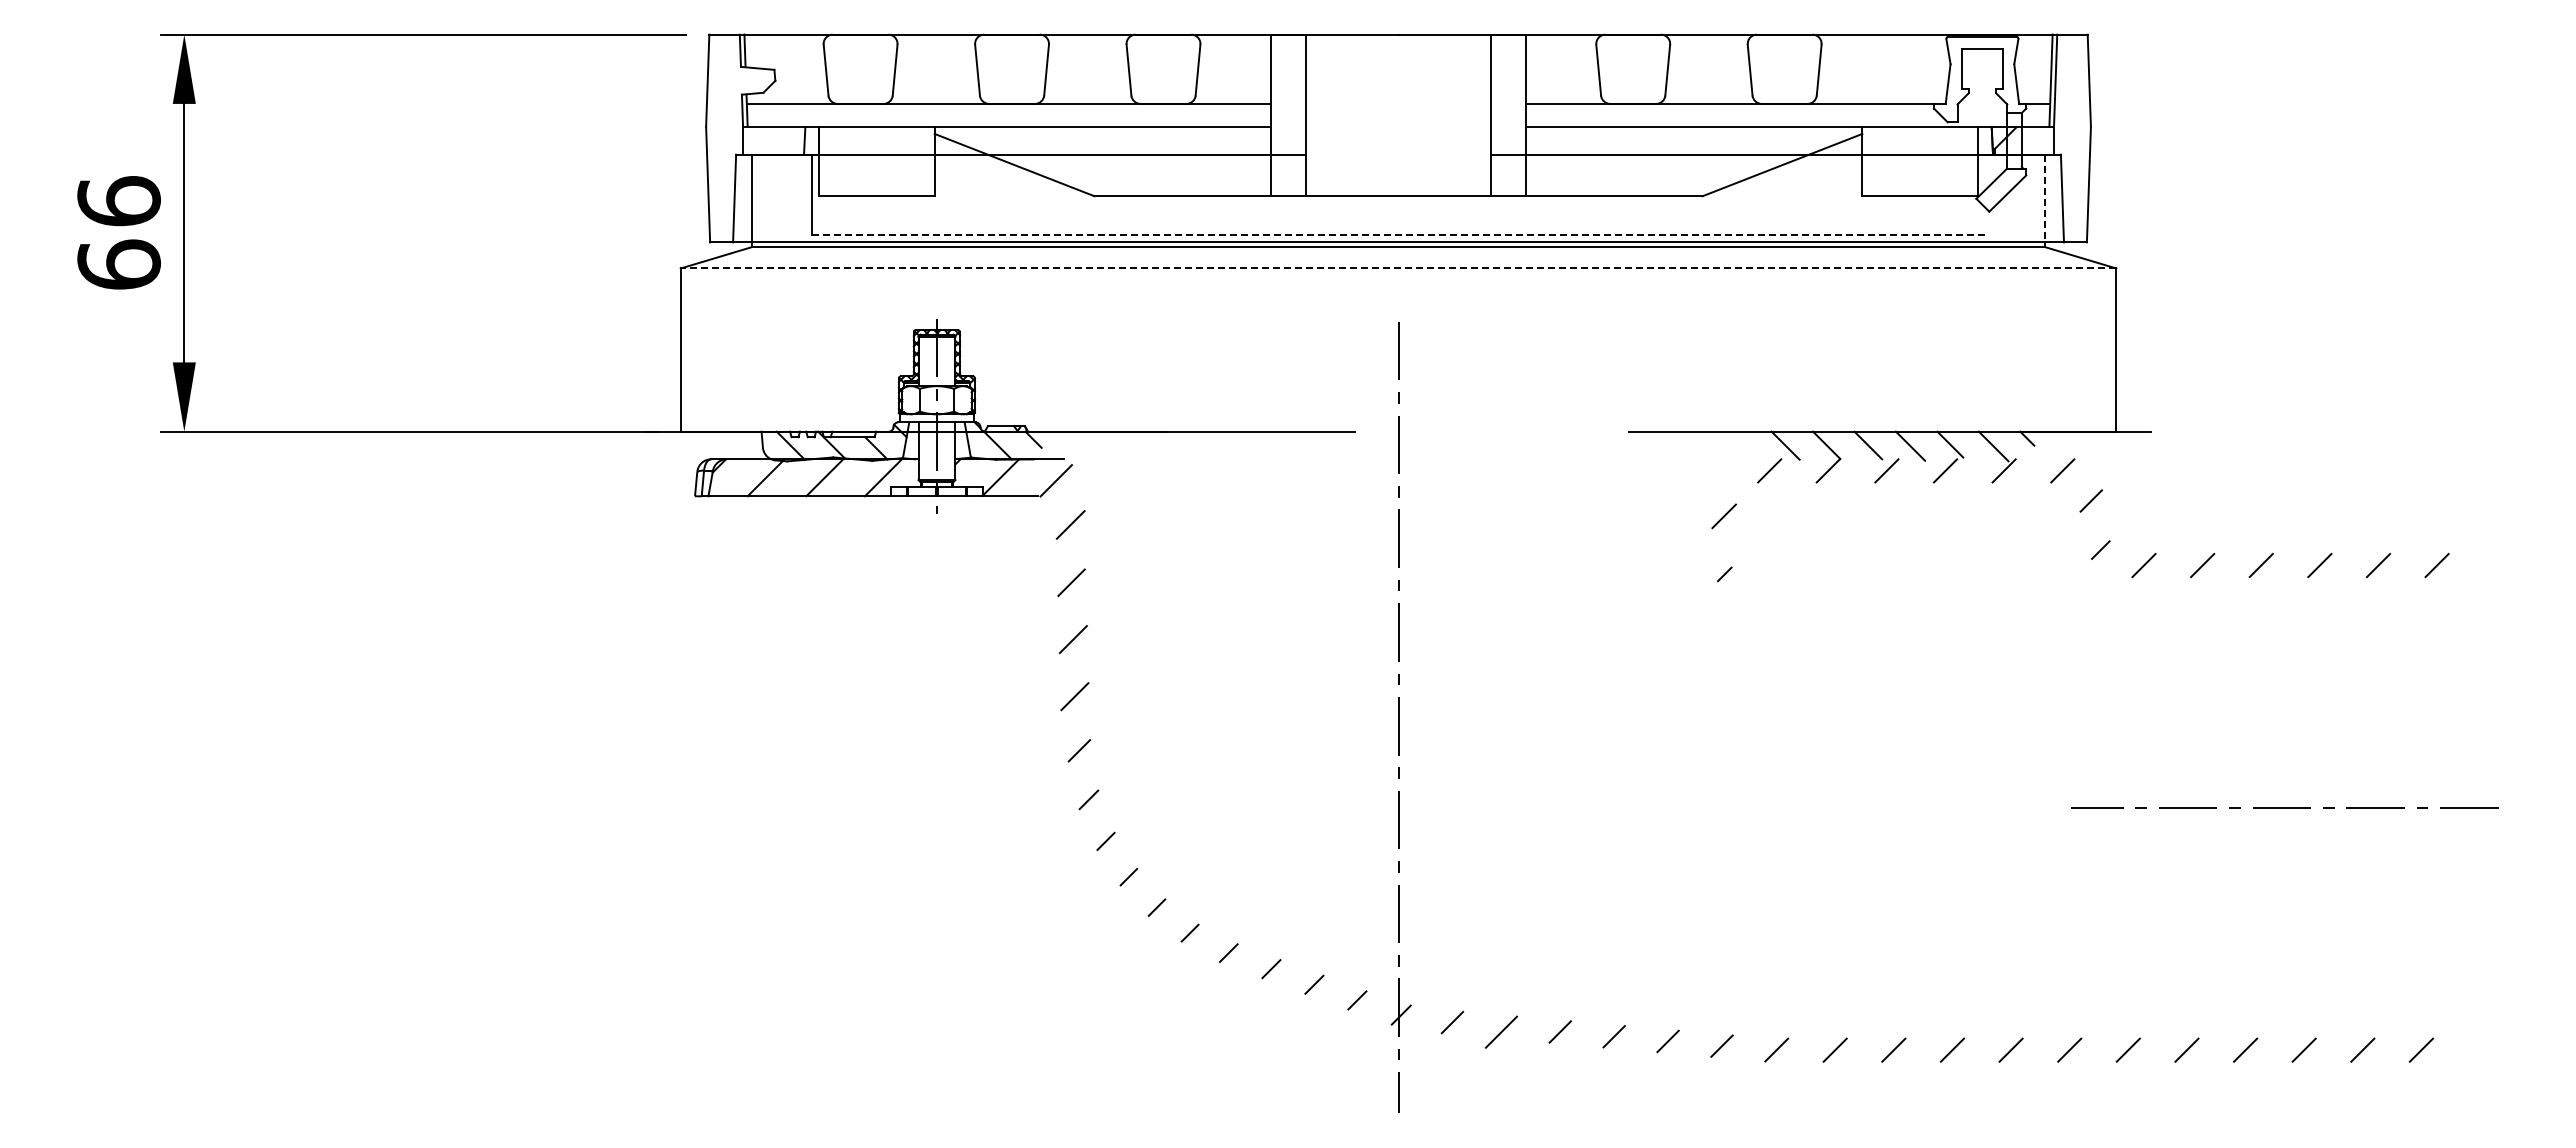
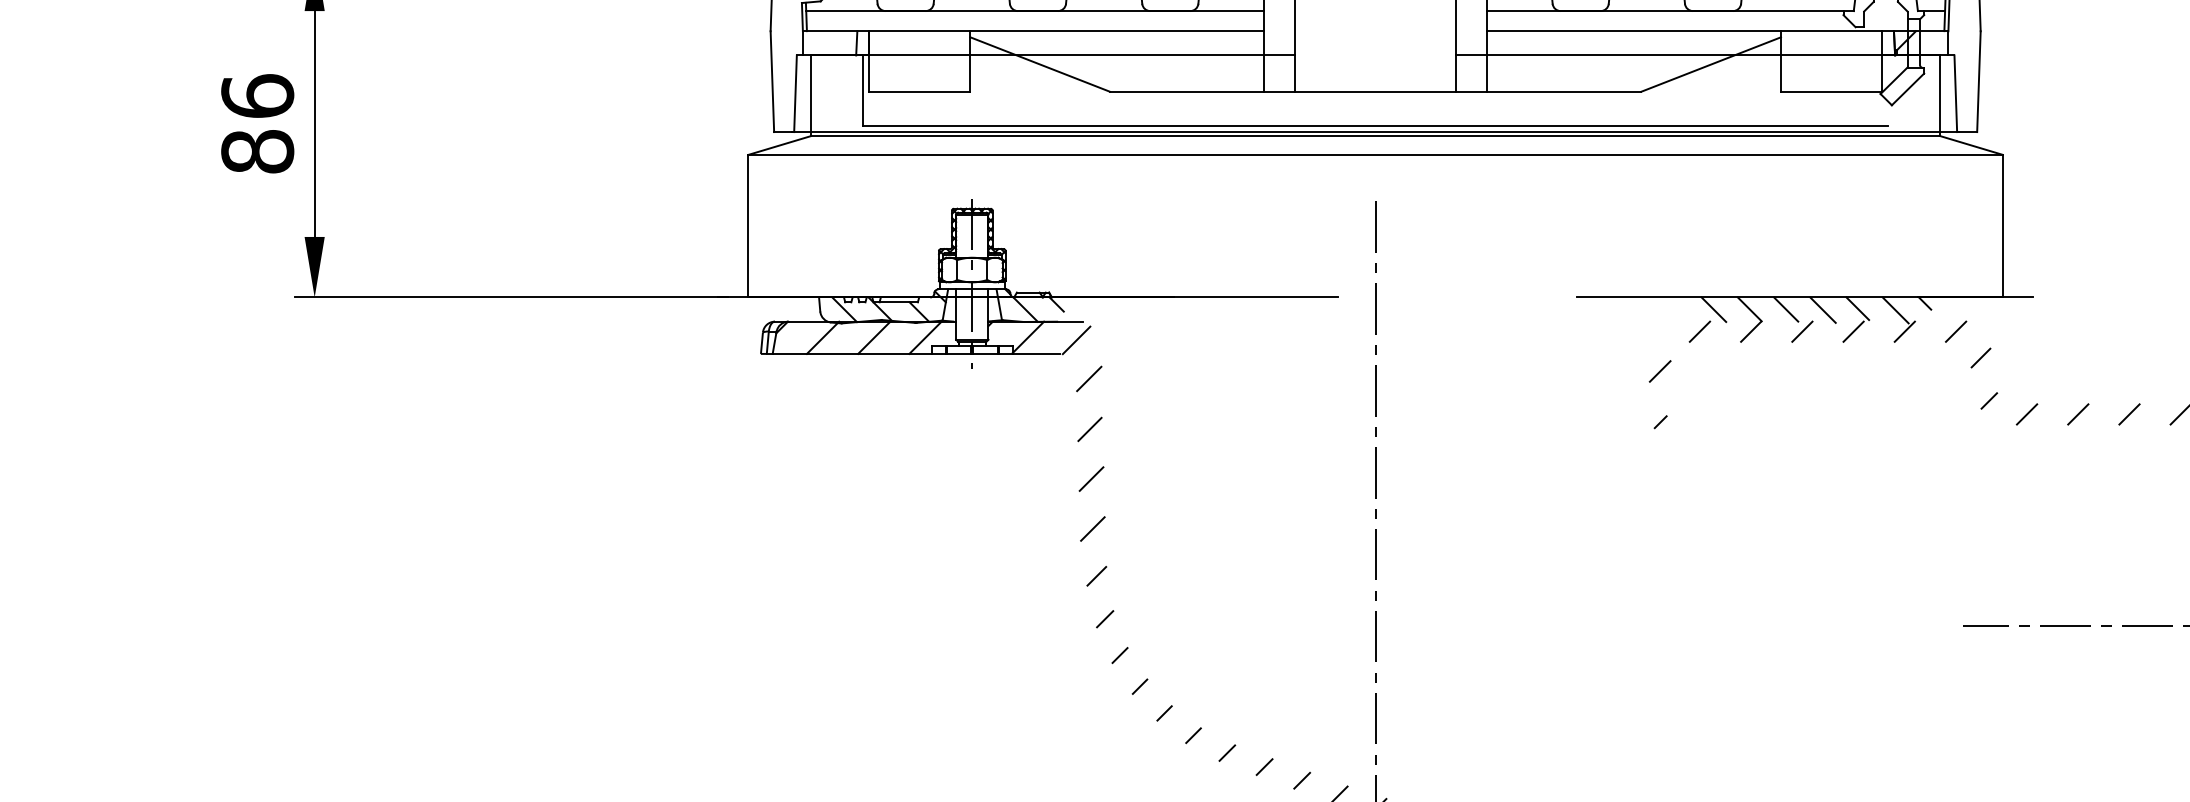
line: (2044, 201) -> (1940, 96), dashed -> solid
line: (1398, 235) -> (1375, 126), dashed -> solid
text: (118, 264) -> (257, 151), 66 -> 86
line: (1398, 268) -> (1375, 154), dashed -> solid

